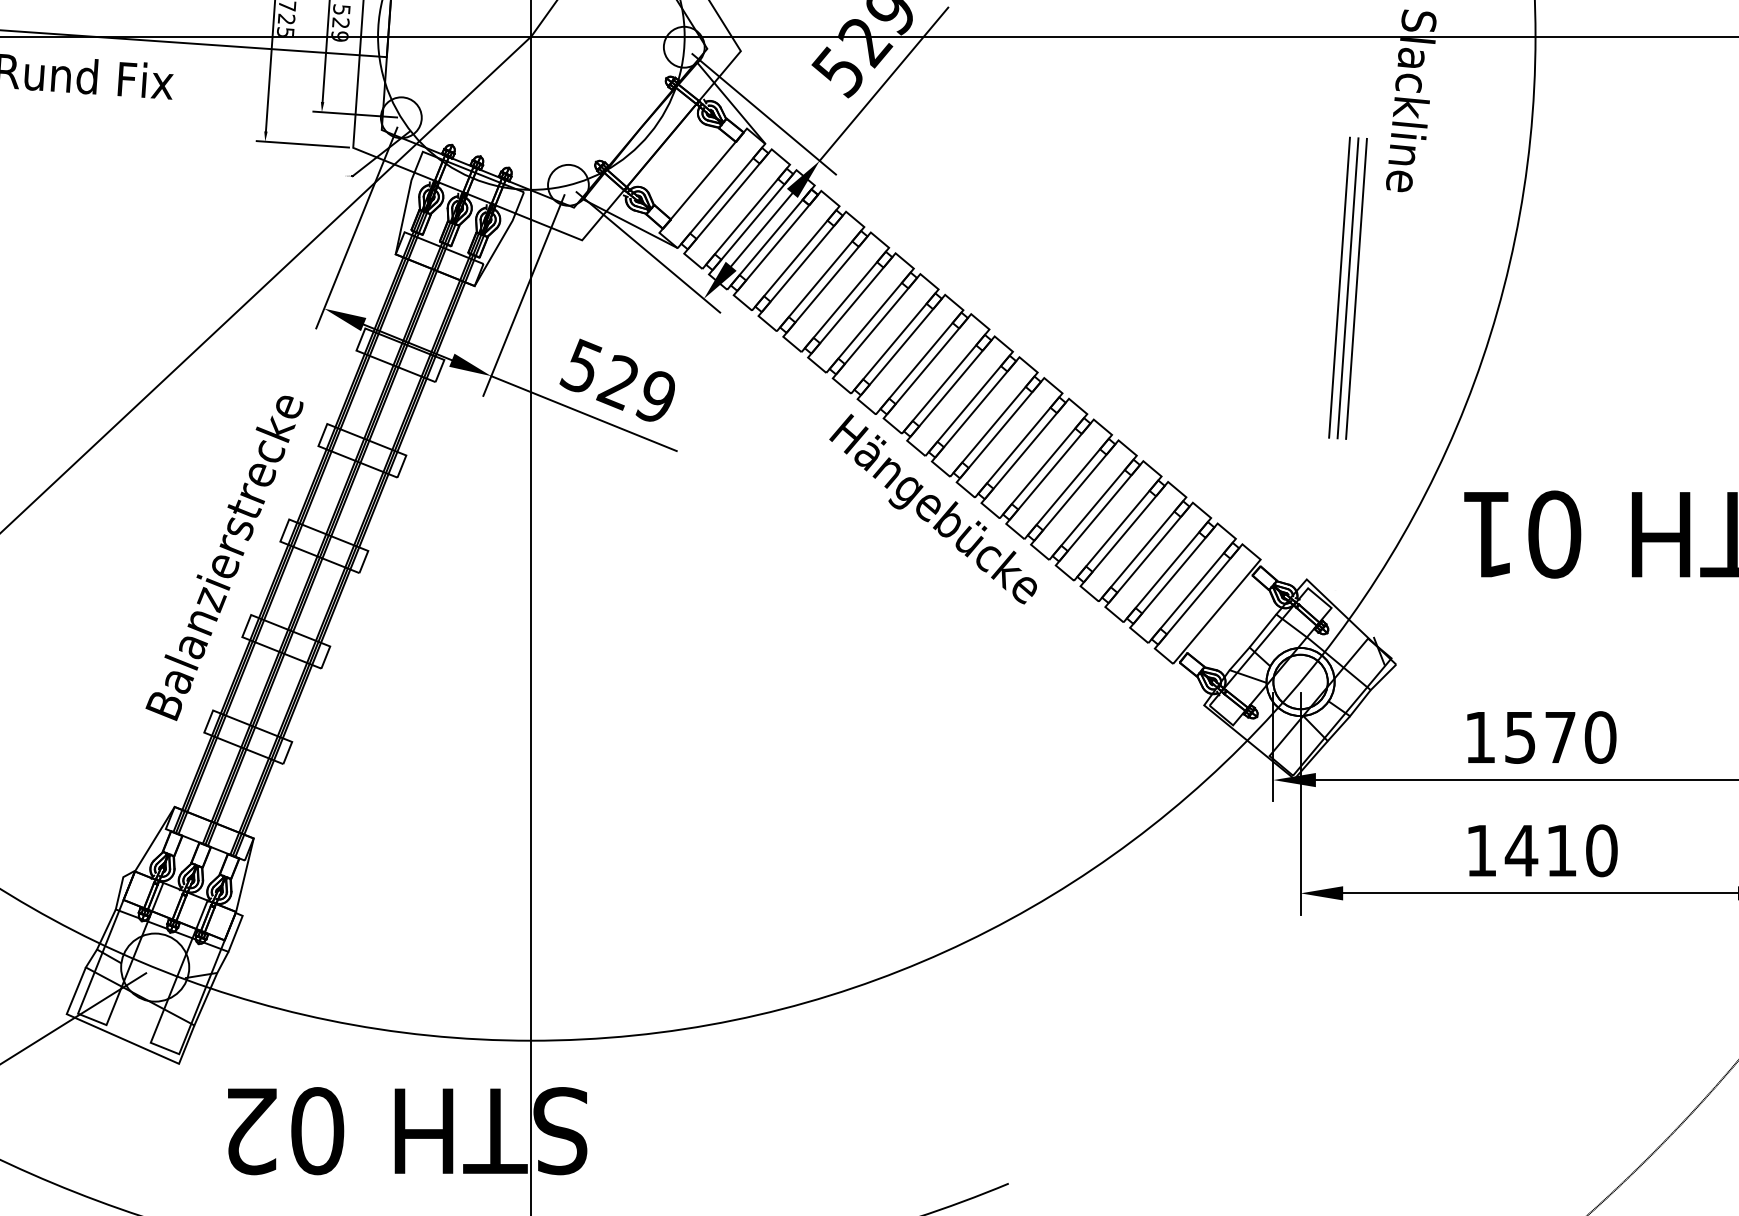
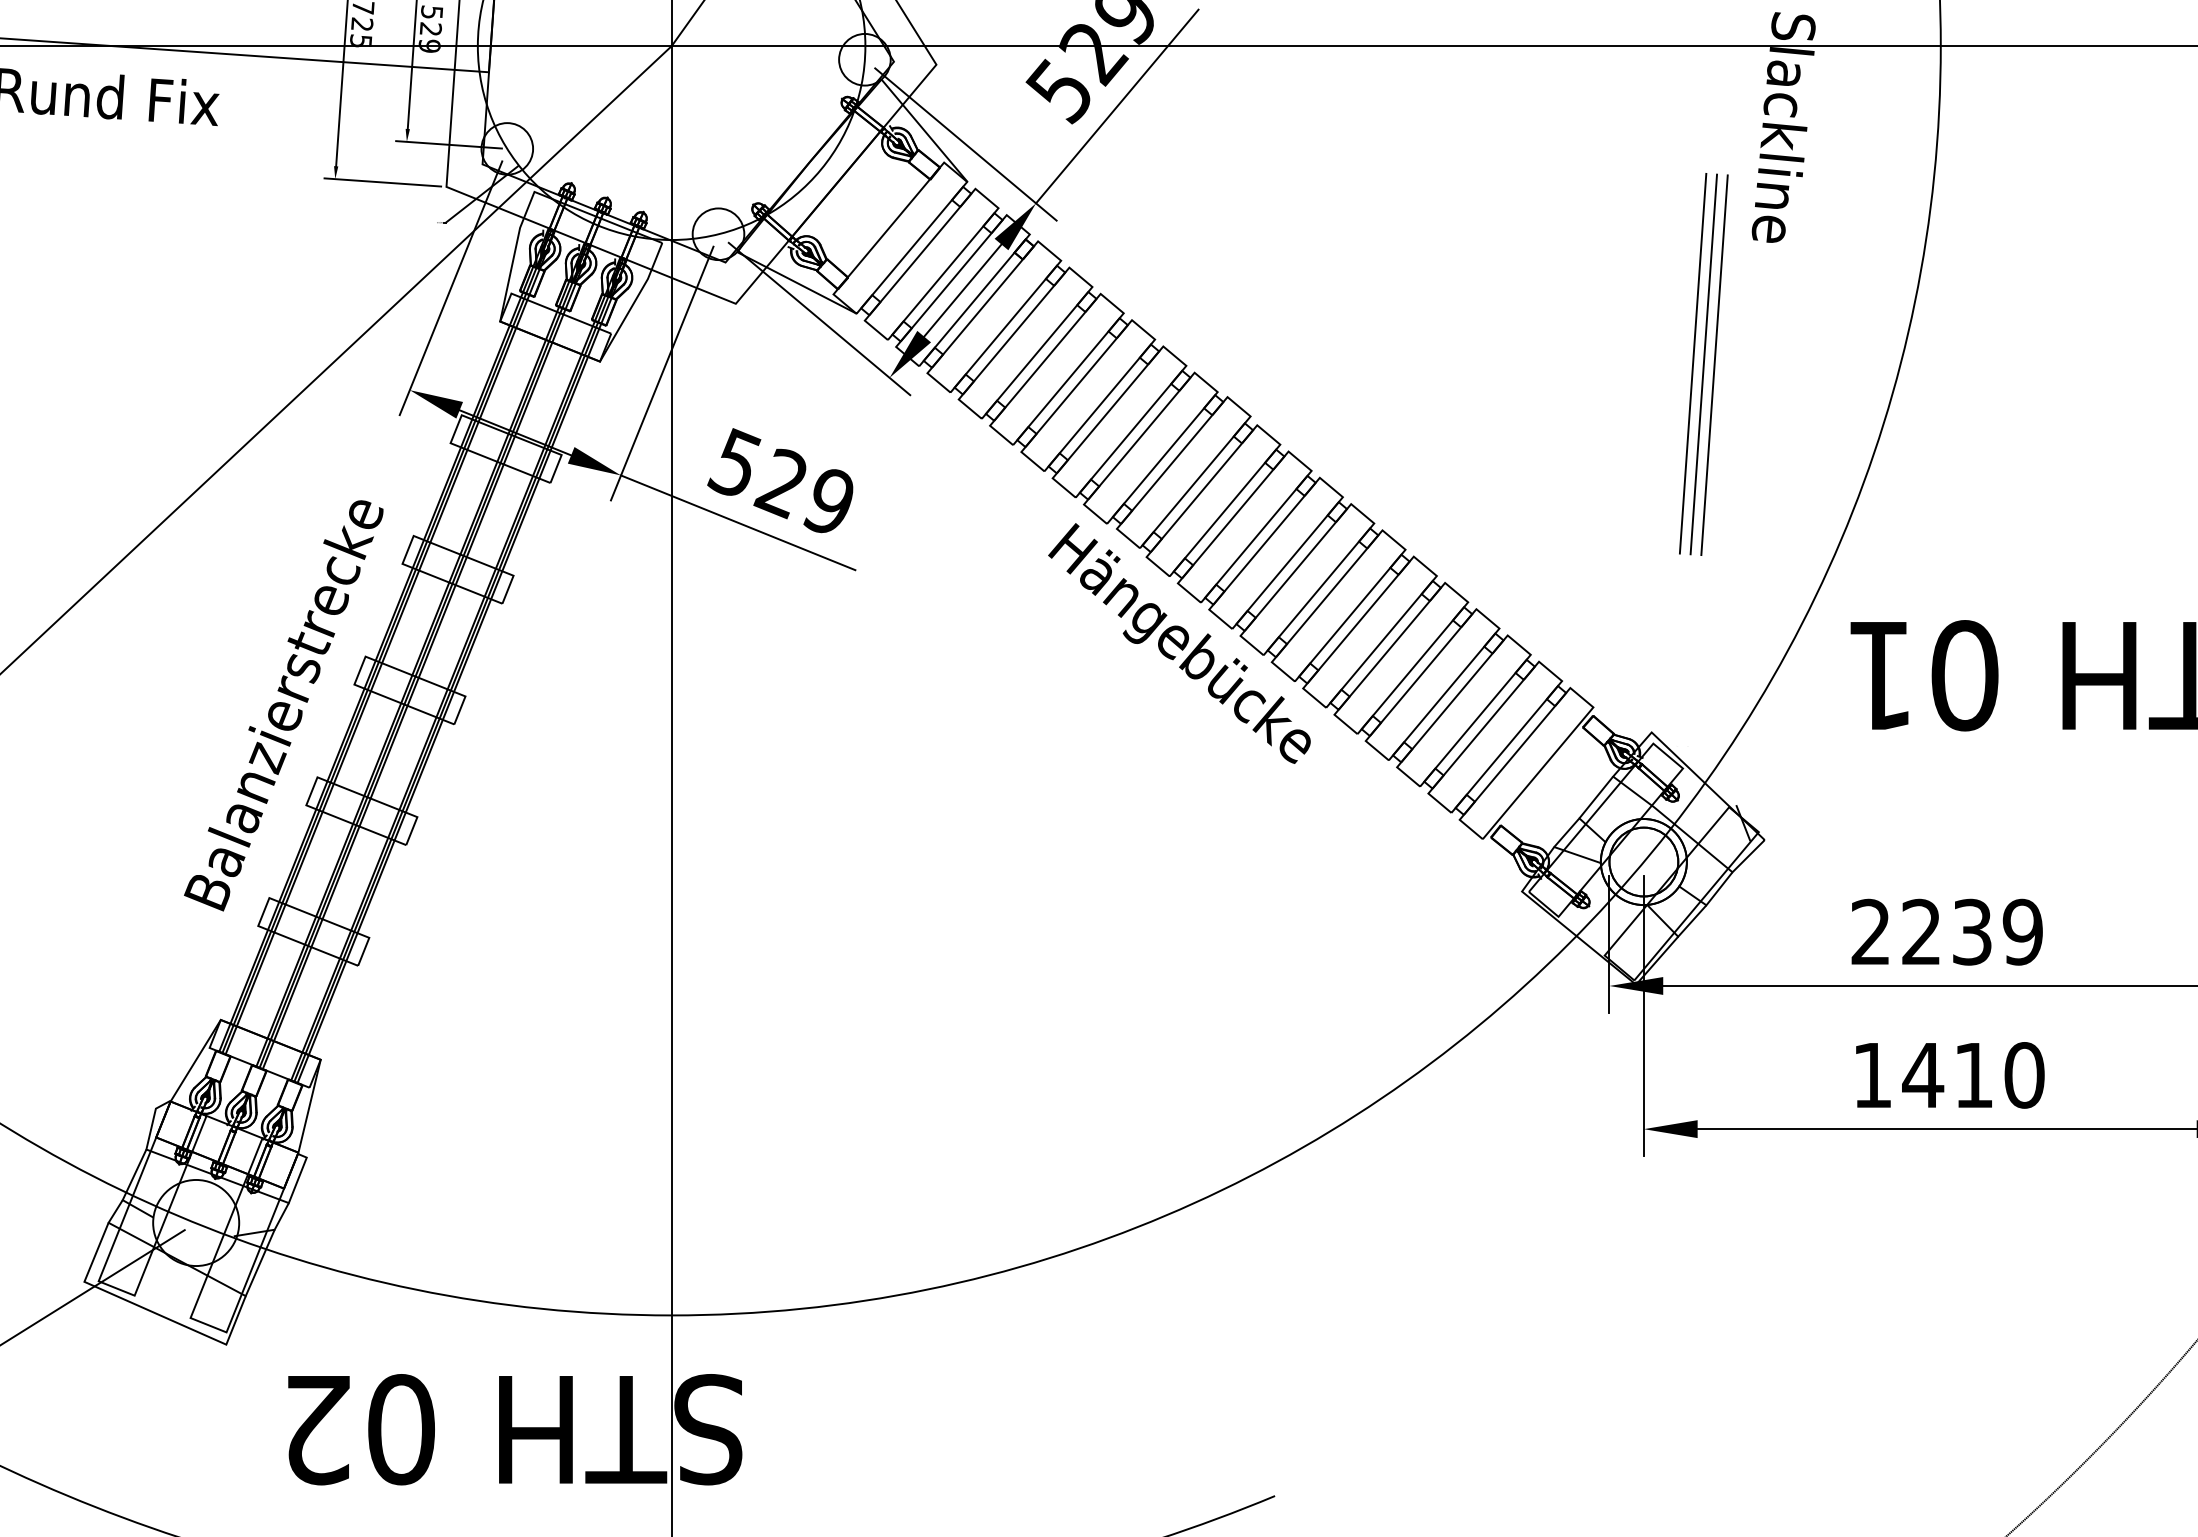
text: (1540, 736) -> (1947, 931), 1570 -> 2239

